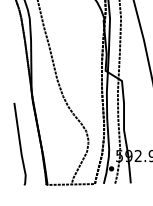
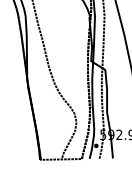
line: (19, 144) -> (16, 124), removed

